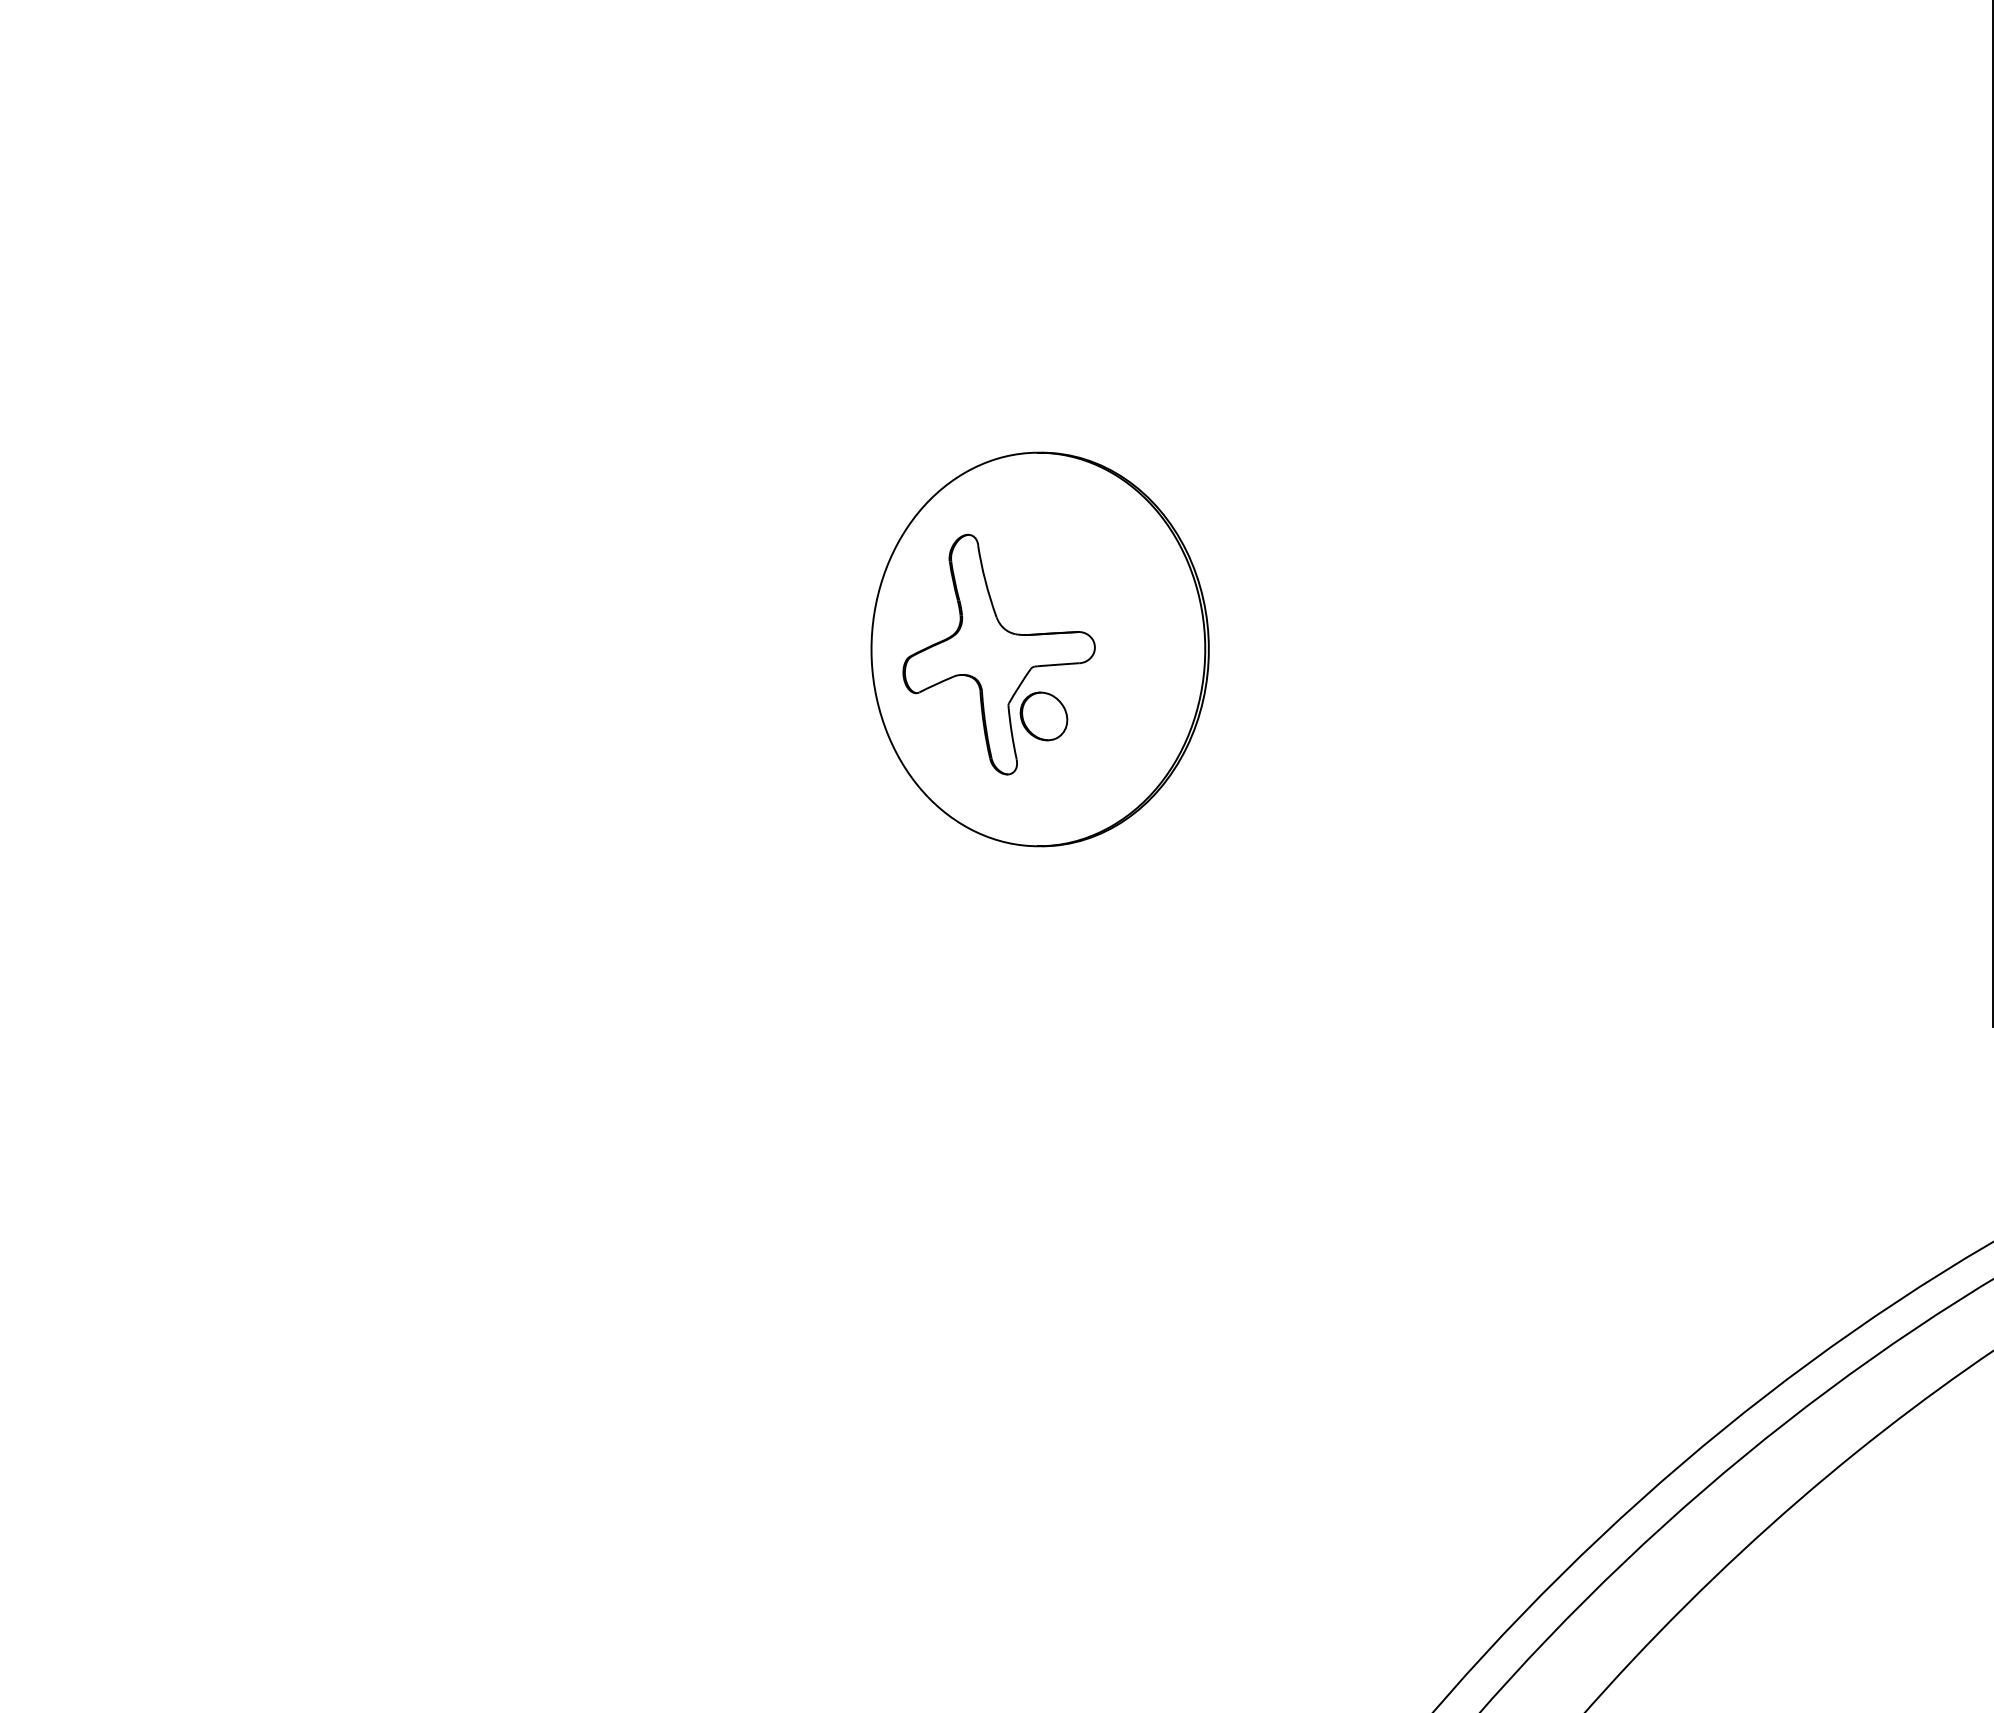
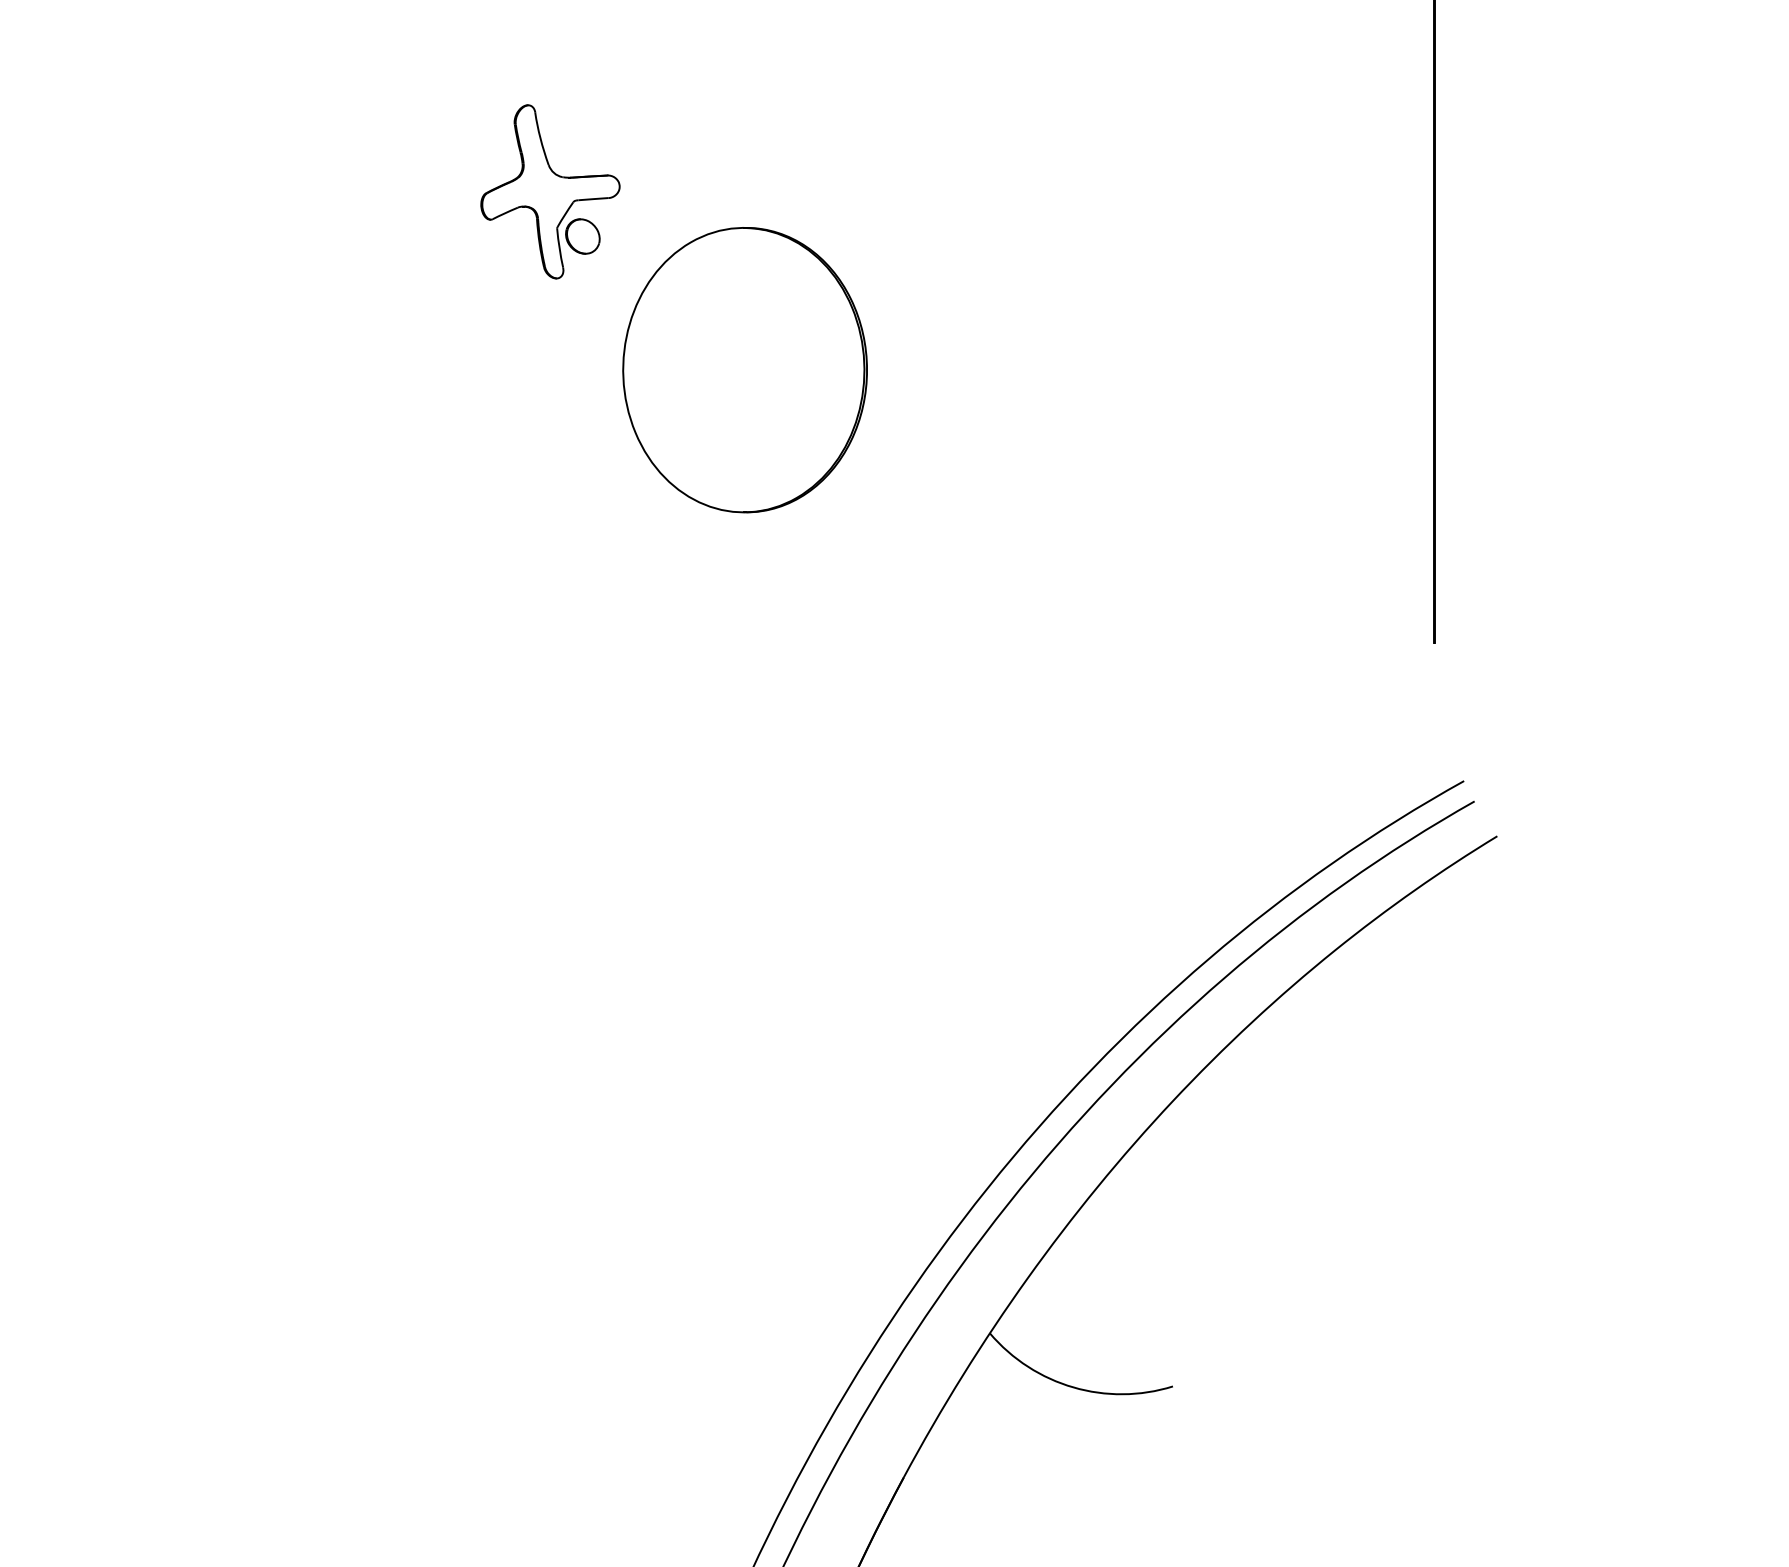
part: (999, 654) -> (550, 191), moved

